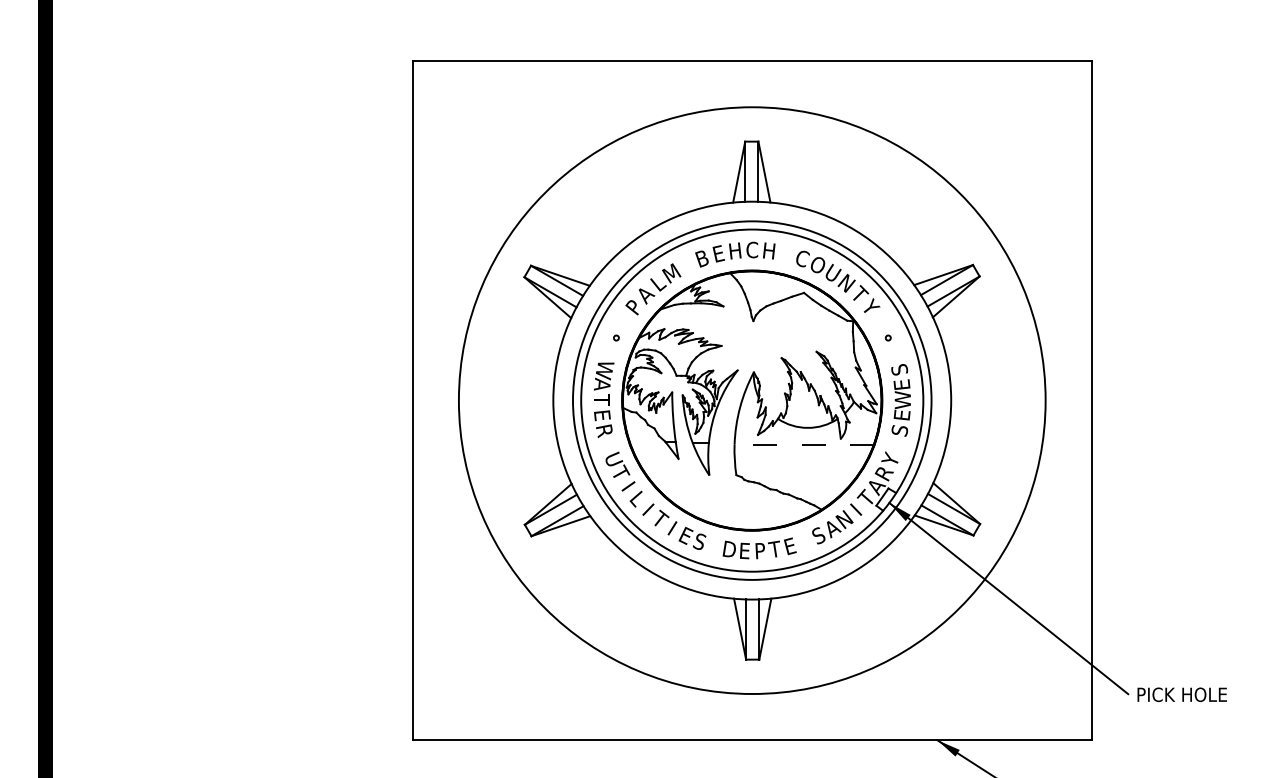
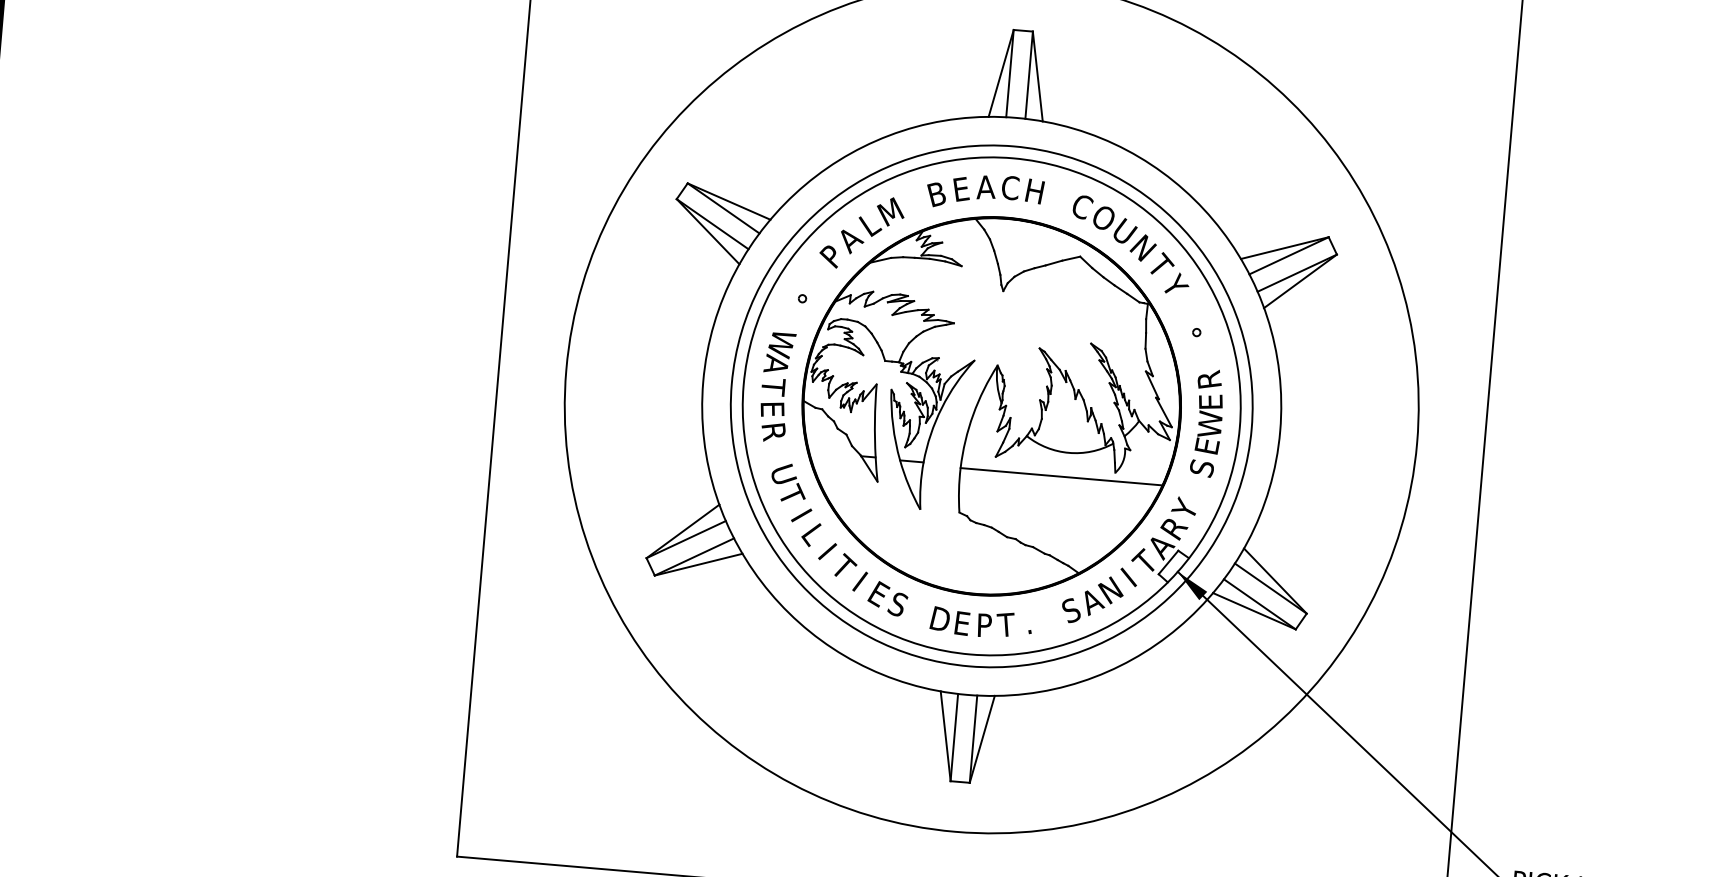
text: (735, 250) -> (986, 186), H -> A
text: (899, 369) -> (1209, 379), S -> R
line: (804, 444) -> (1062, 476), dashed -> solid
text: (790, 546) -> (1029, 622), E -> .

